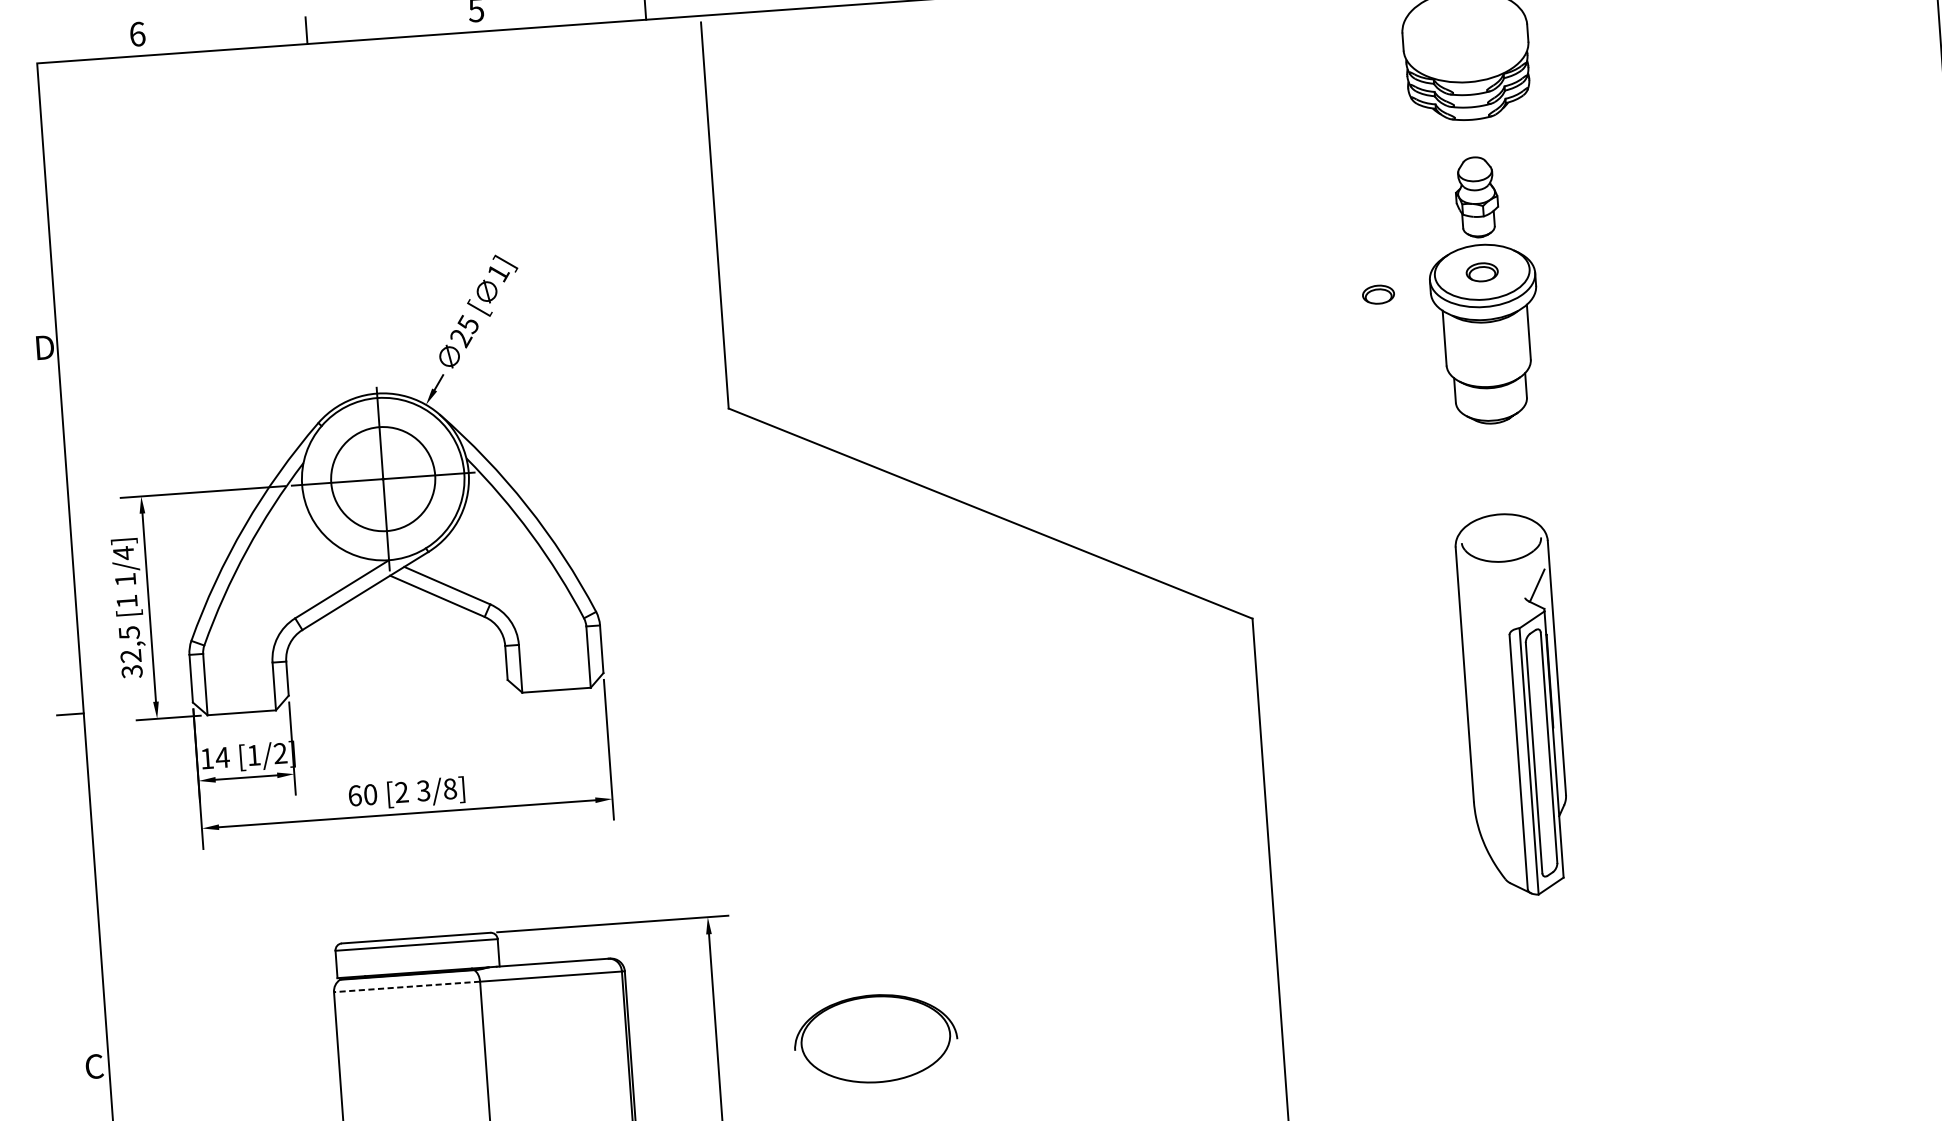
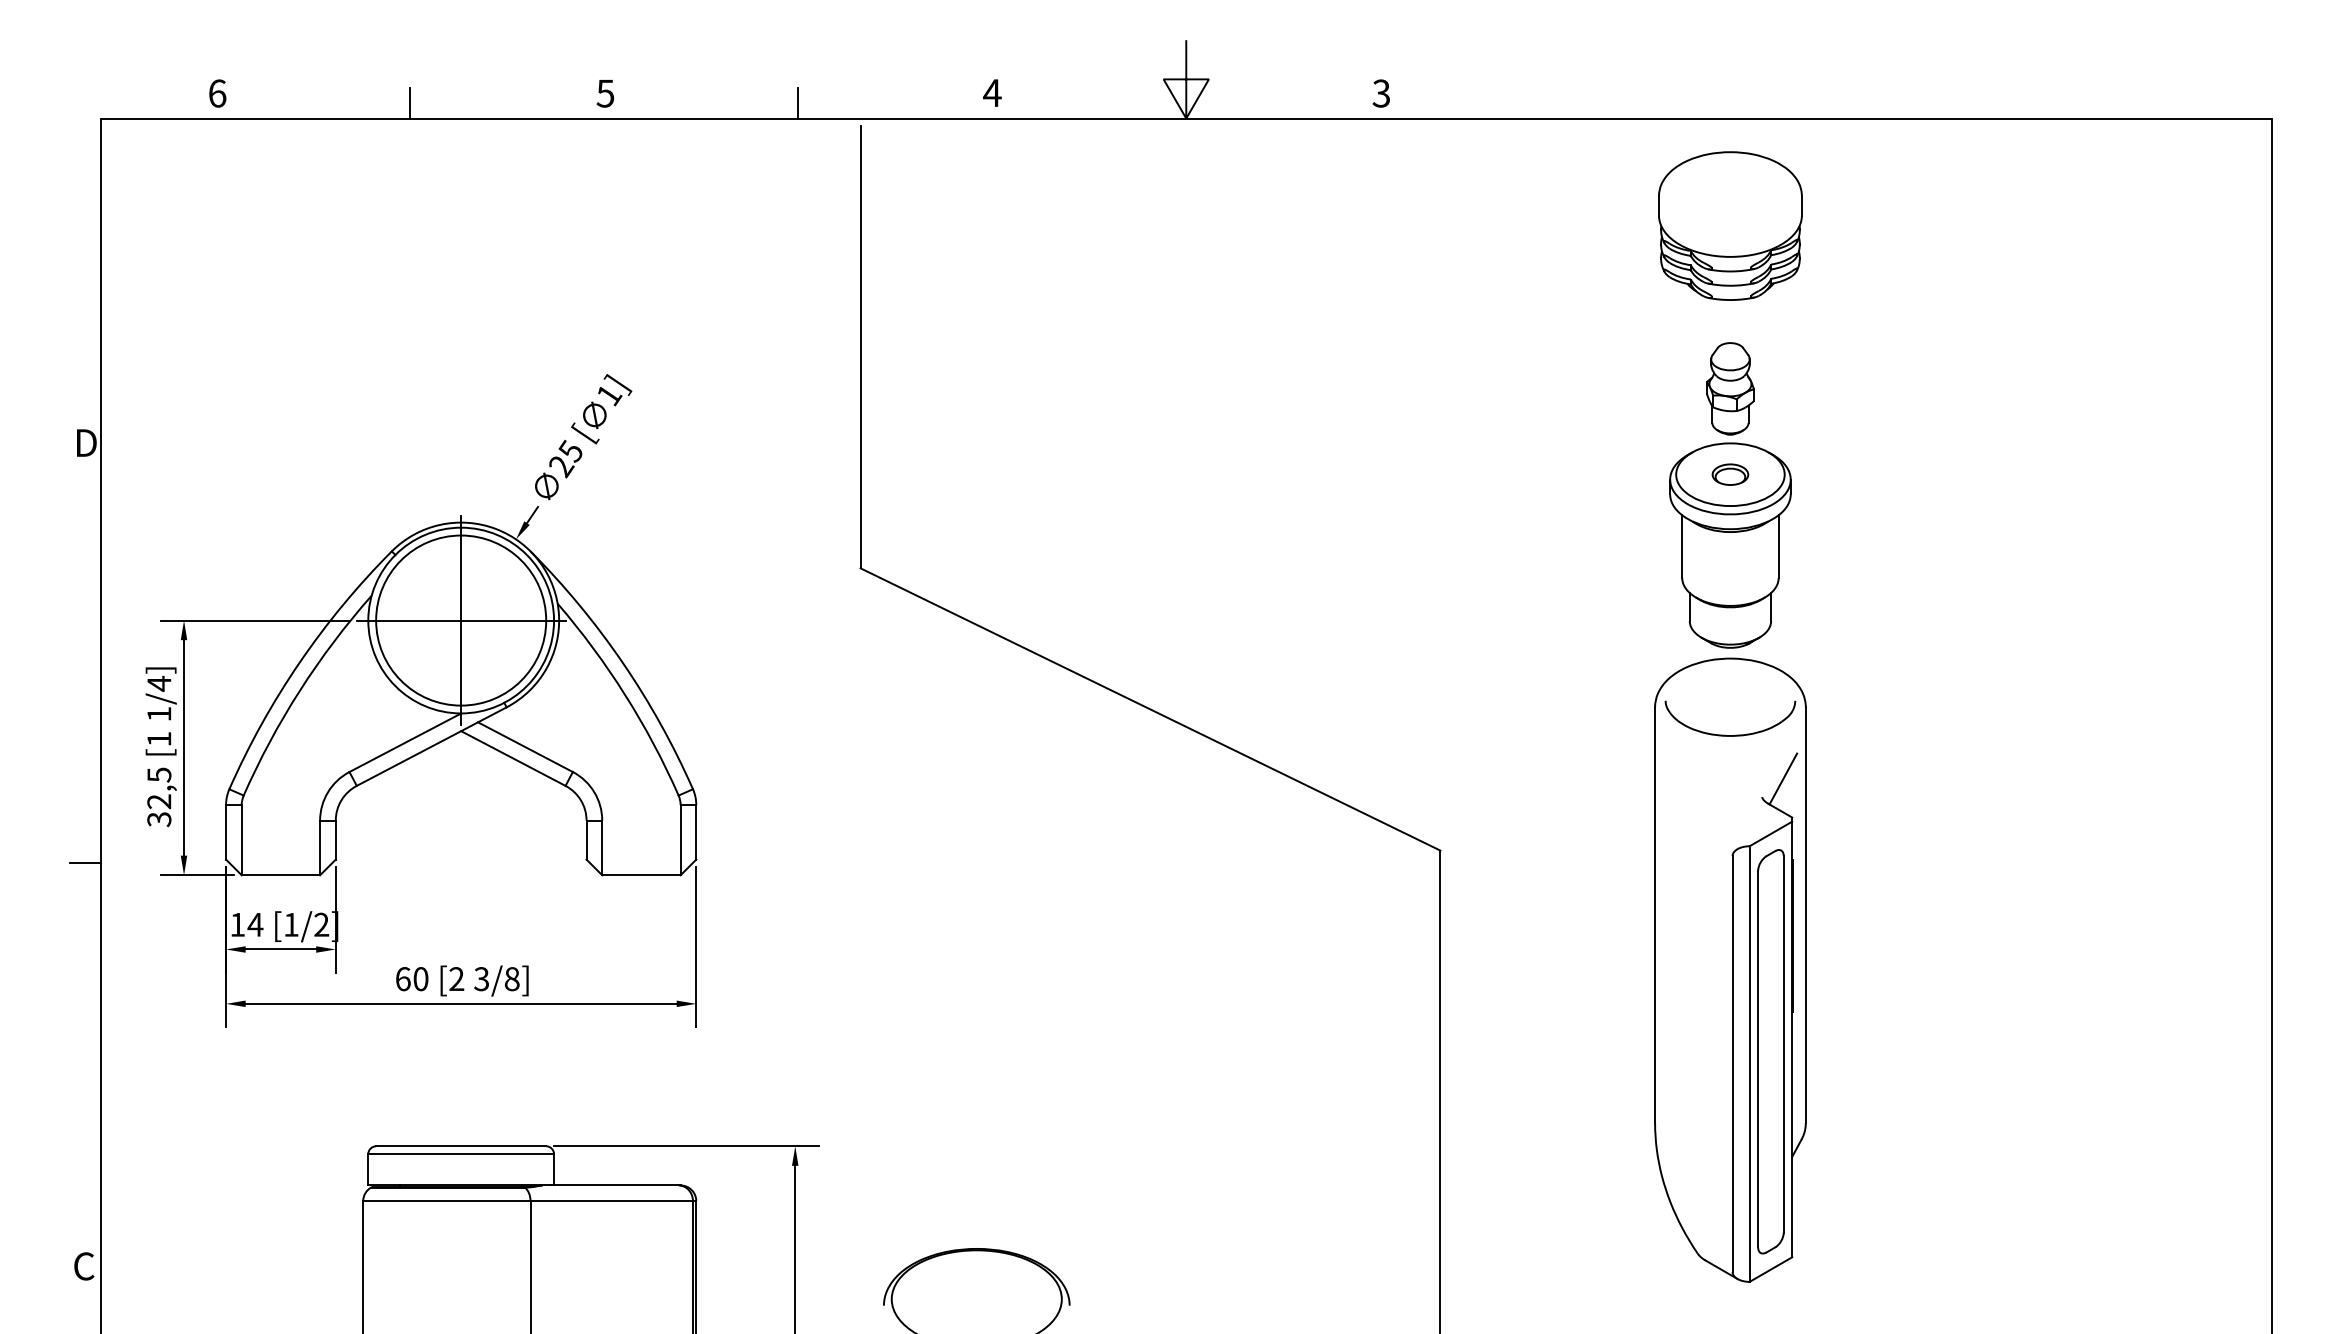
part: (1378, 294) -> (1610, 491), removed
circle: (383, 479) -> (461, 620), size x1.43
part: (1513, 704) -> (1730, 969), size x1.43
line: (406, 987) -> (446, 1201), dashed -> solid

